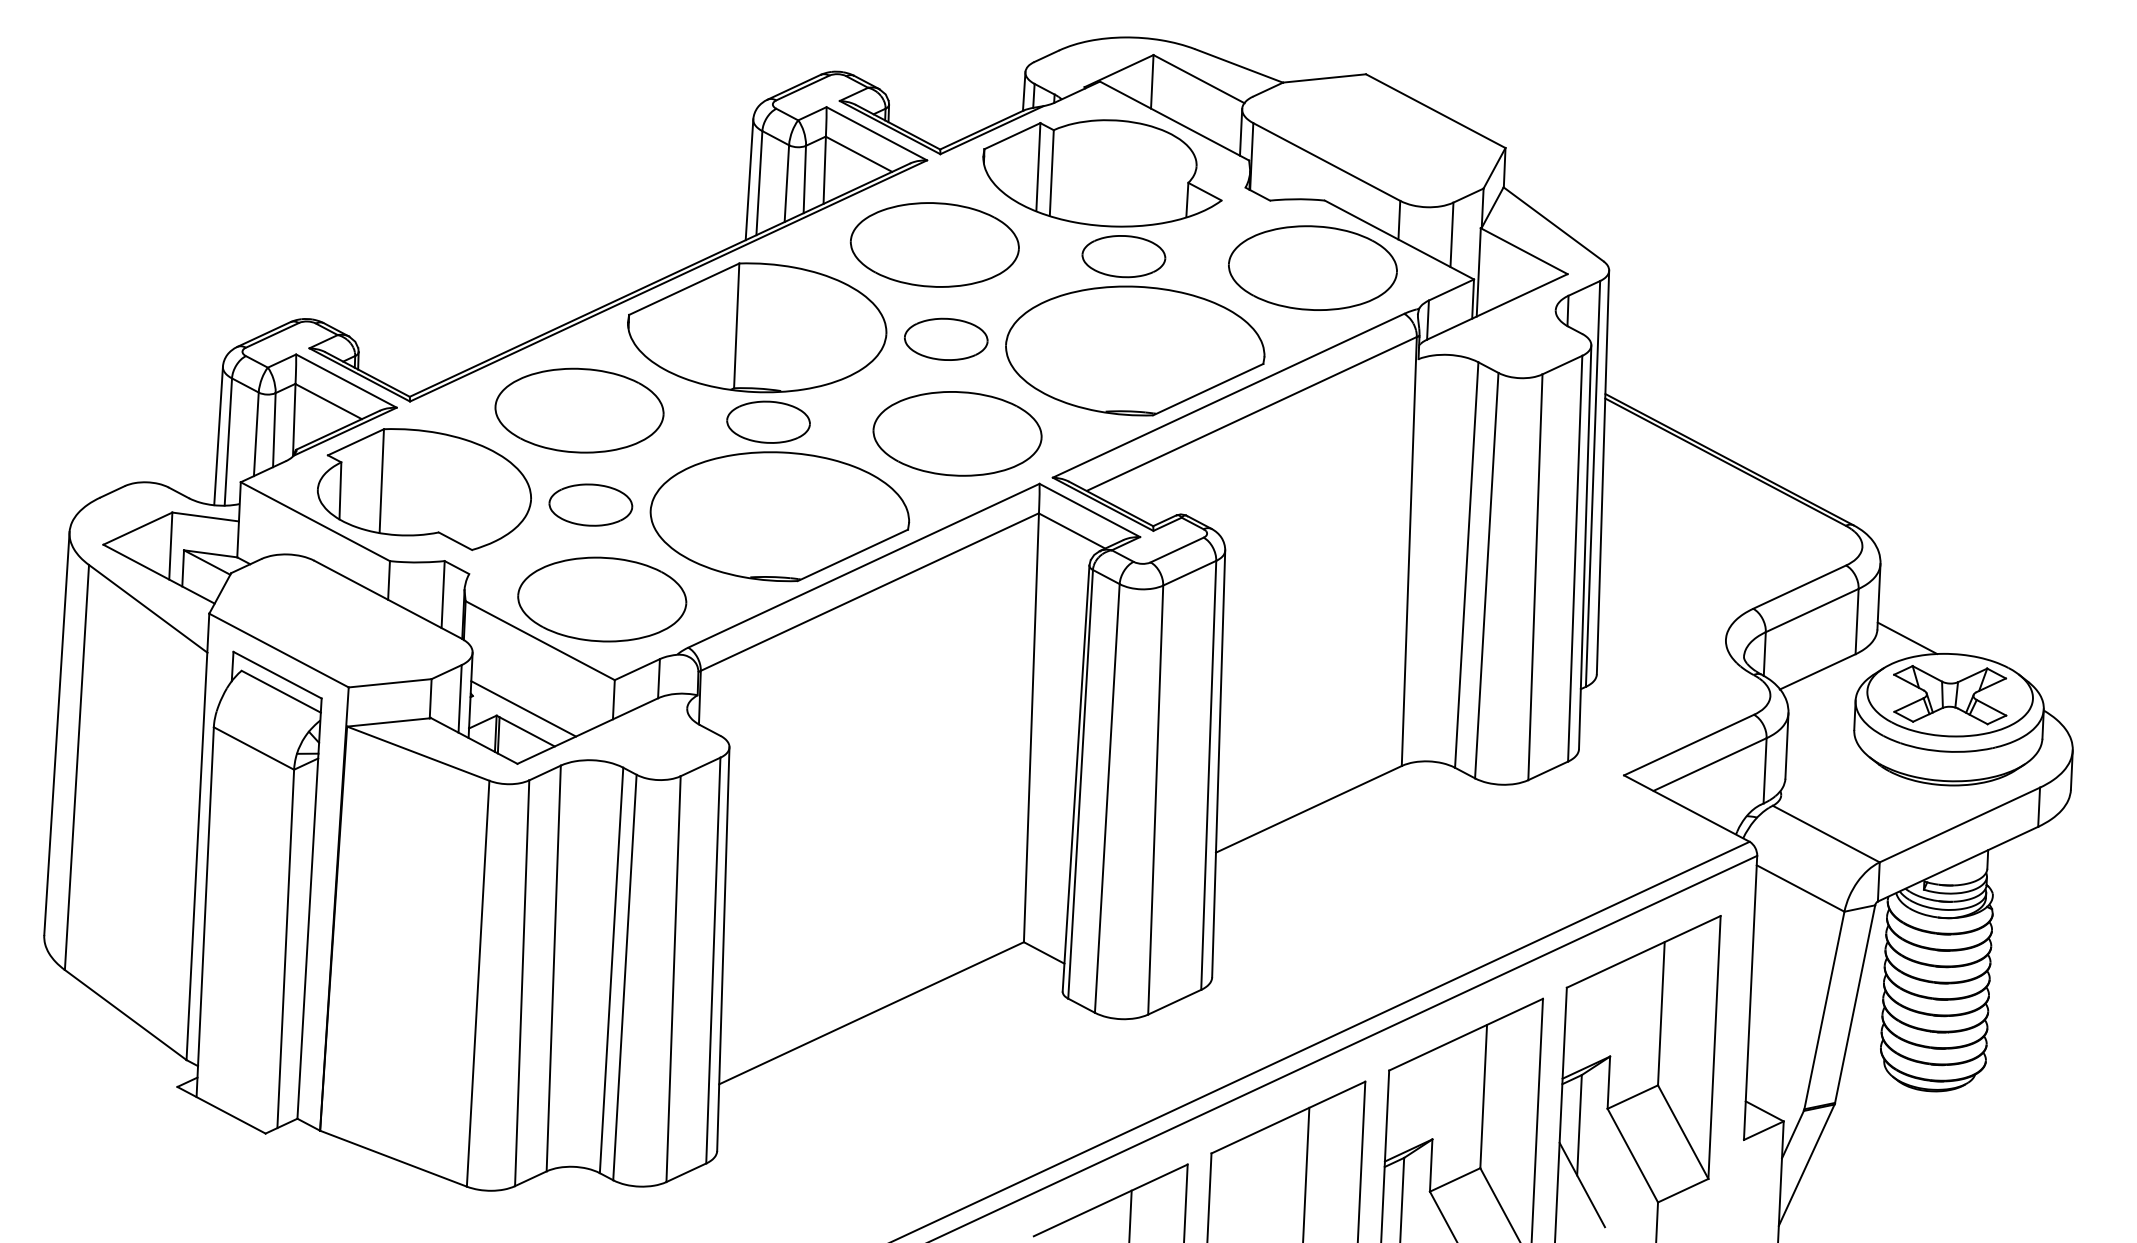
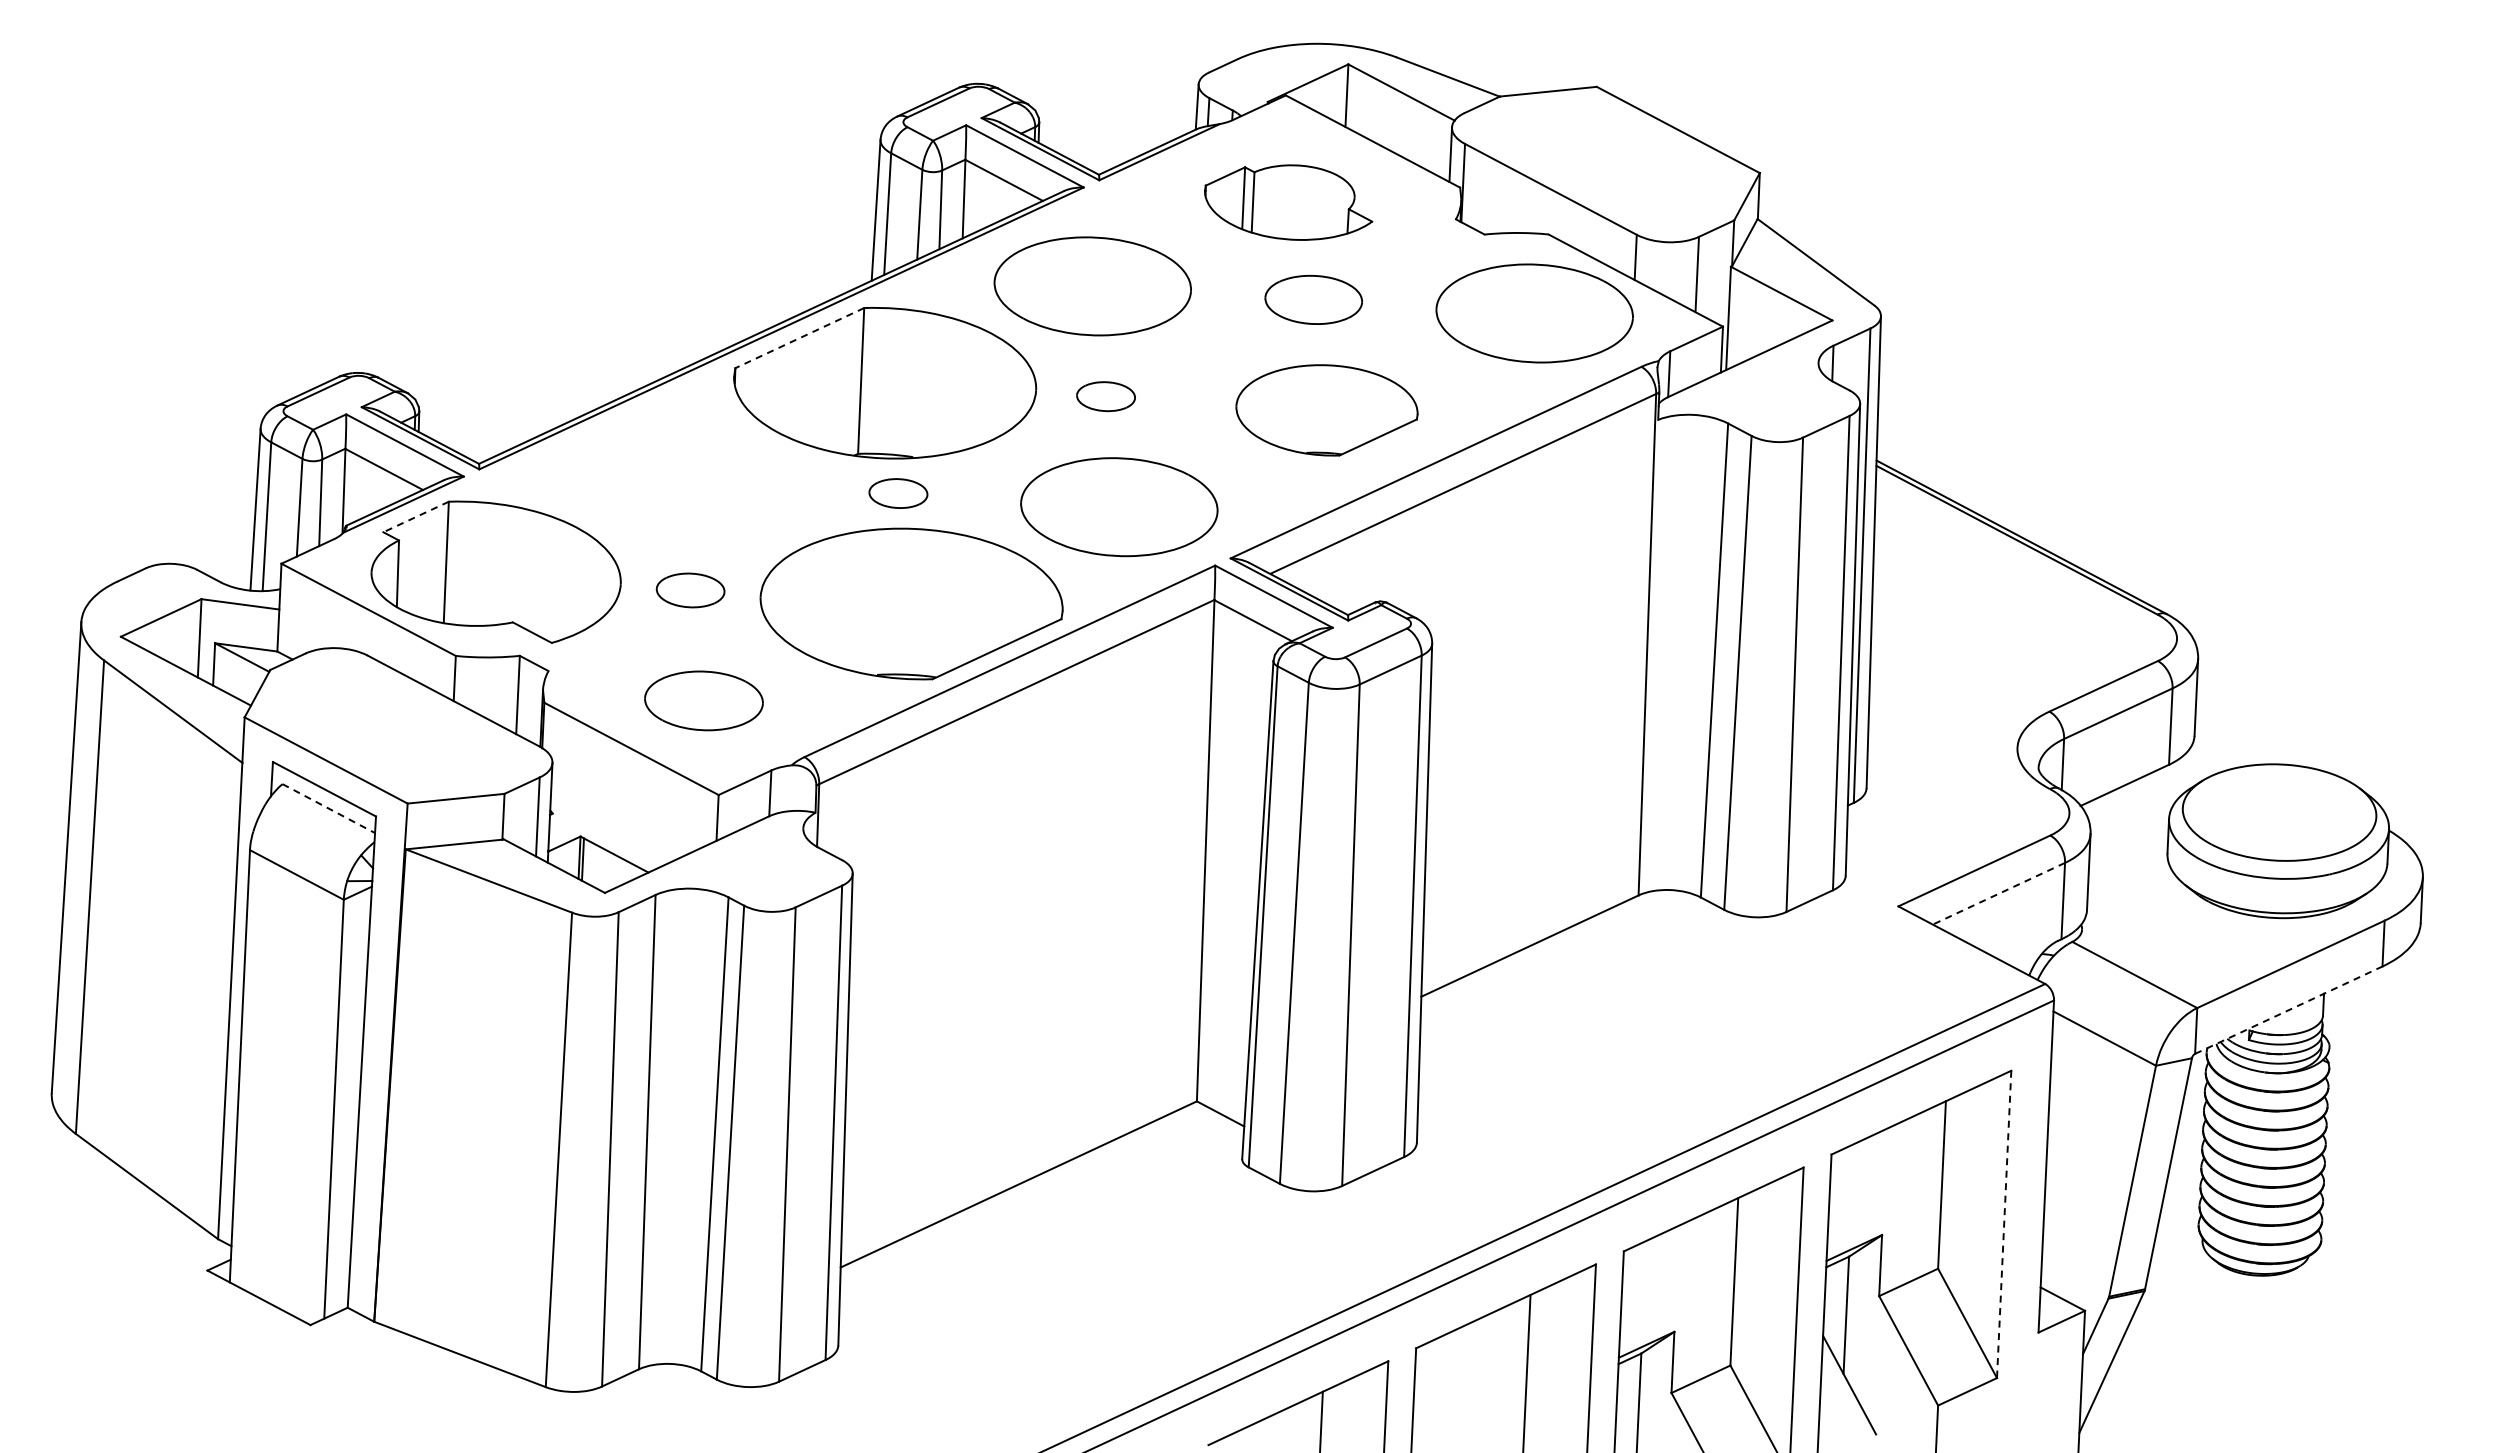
part: (1102, 173) -> (1288, 202), size x0.6
line: (683, 289) -> (799, 338), solid -> dashed
part: (945, 339) -> (1105, 396), size x0.6
part: (1134, 351) -> (1326, 410), size x0.6
part: (579, 410) -> (677, 479), removed
part: (768, 422) -> (898, 493), size x0.6
line: (355, 442) -> (415, 517), solid -> dashed
part: (590, 505) -> (690, 590), size x0.7
part: (601, 599) -> (703, 700), size x0.6
line: (1907, 637) -> (2229, 745), removed
line: (281, 691) -> (329, 808), solid -> dashed
part: (1950, 695) -> (2279, 812), removed
line: (523, 708) -> (611, 828), removed
line: (1709, 764) -> (1998, 893), solid -> dashed
line: (1958, 863) -> (2289, 1009), solid -> dashed
line: (1714, 1047) -> (2004, 1224), solid -> dashed

